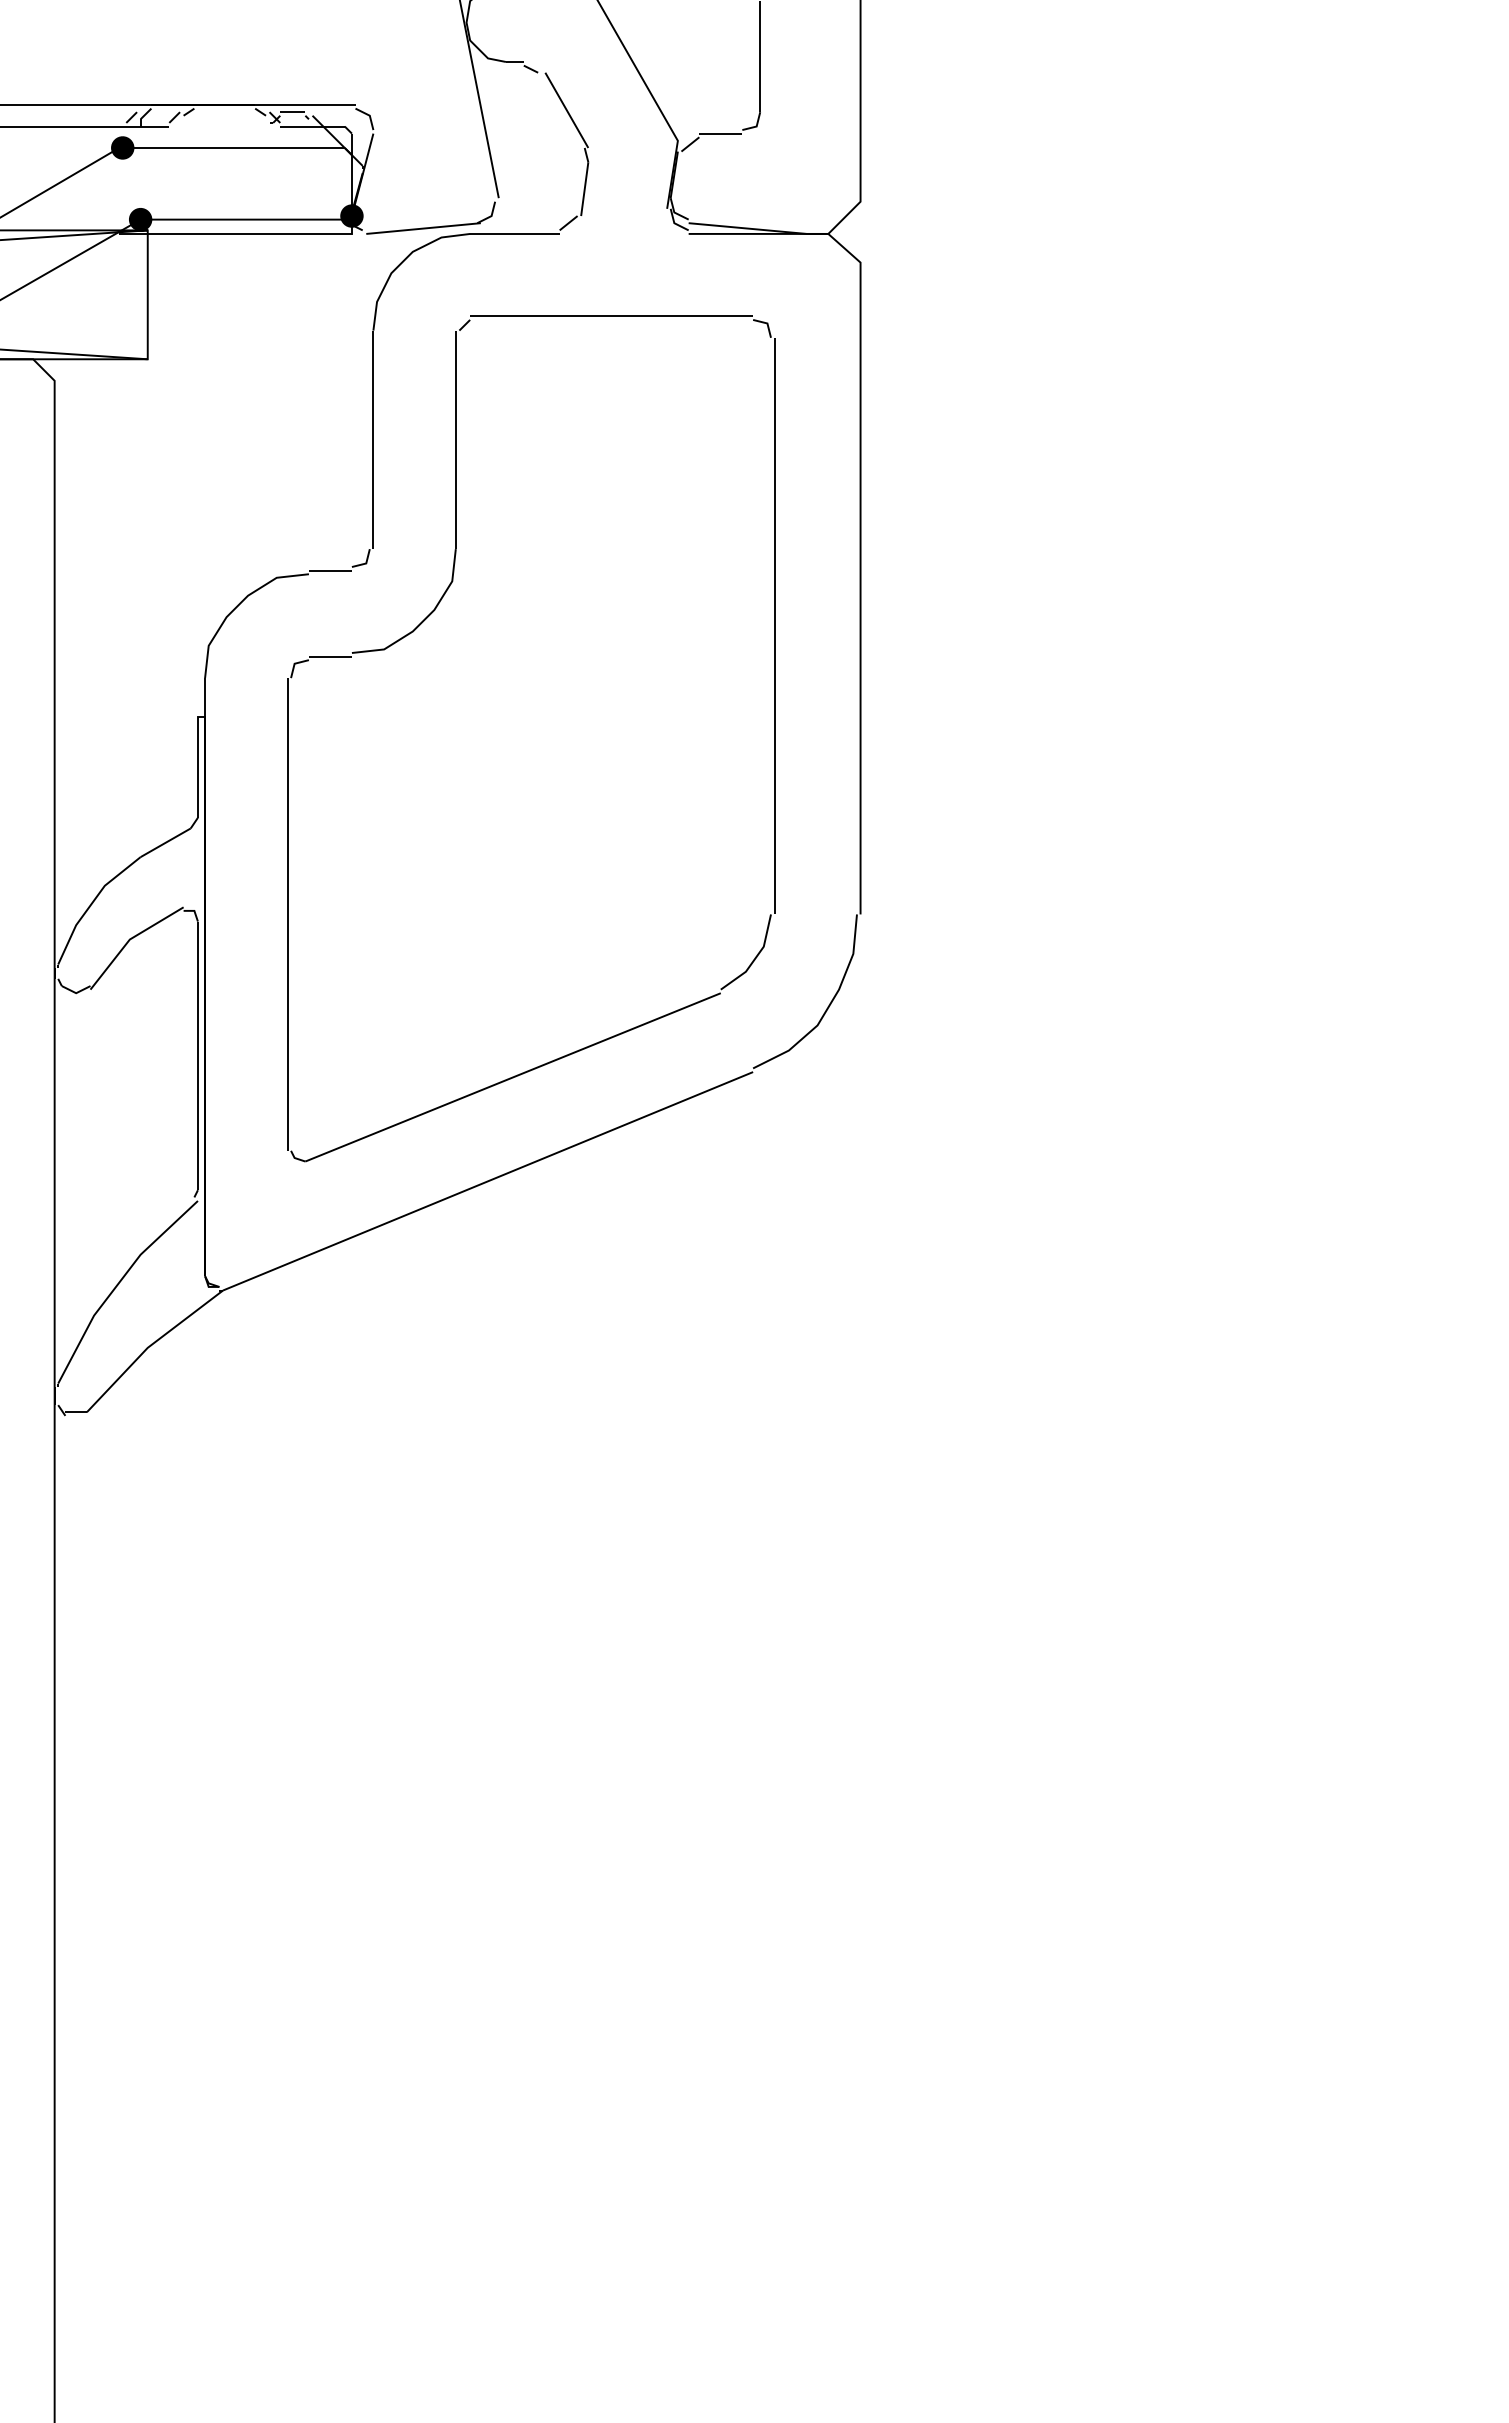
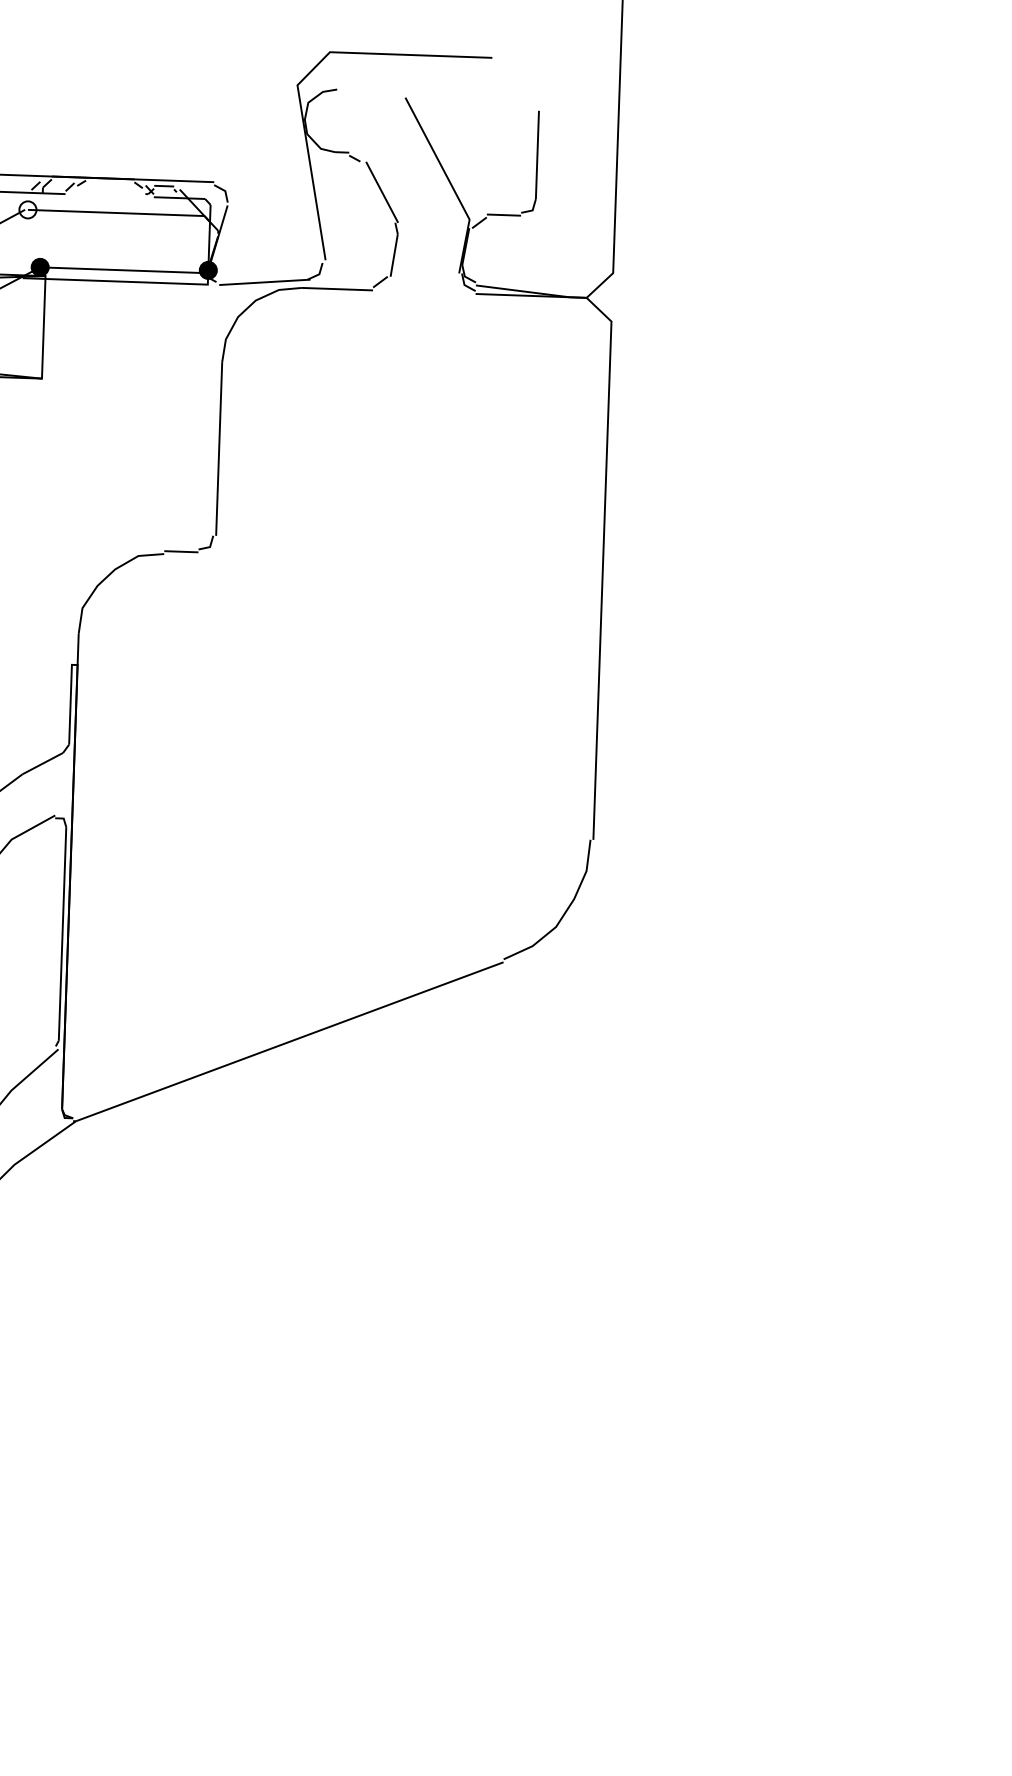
fill: (122, 147) -> (27, 209), removed
part: (419, 626) -> (250, 598), removed

